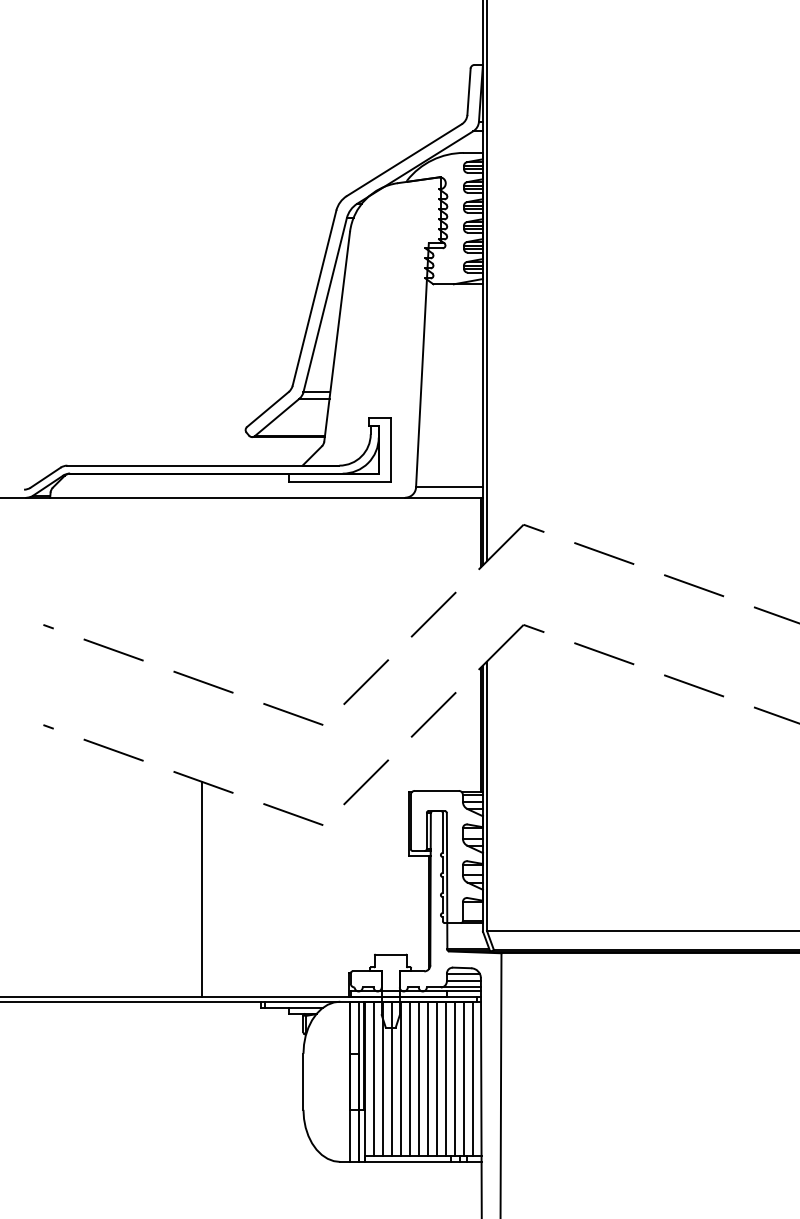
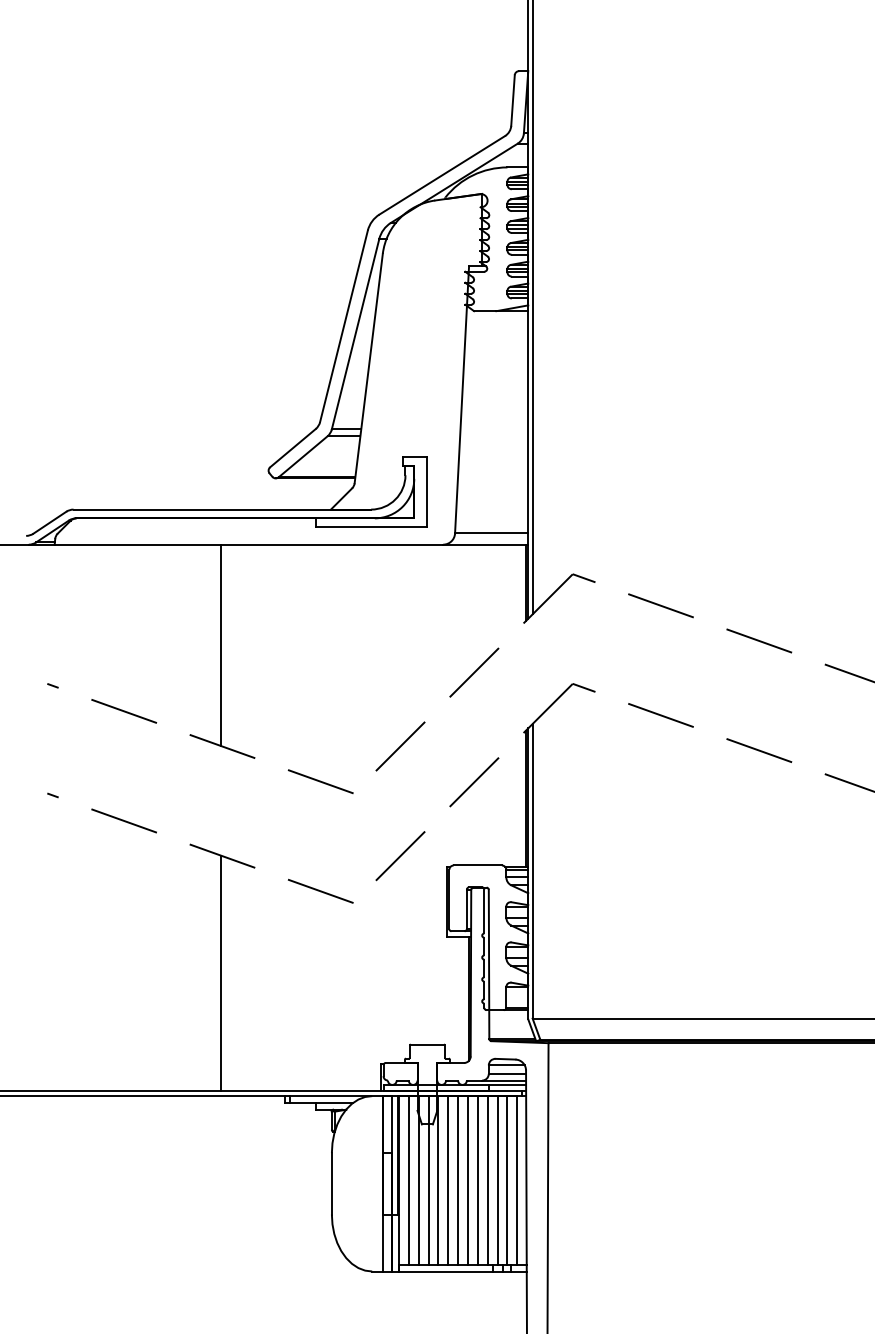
line: (202, 589) -> (221, 645), added

